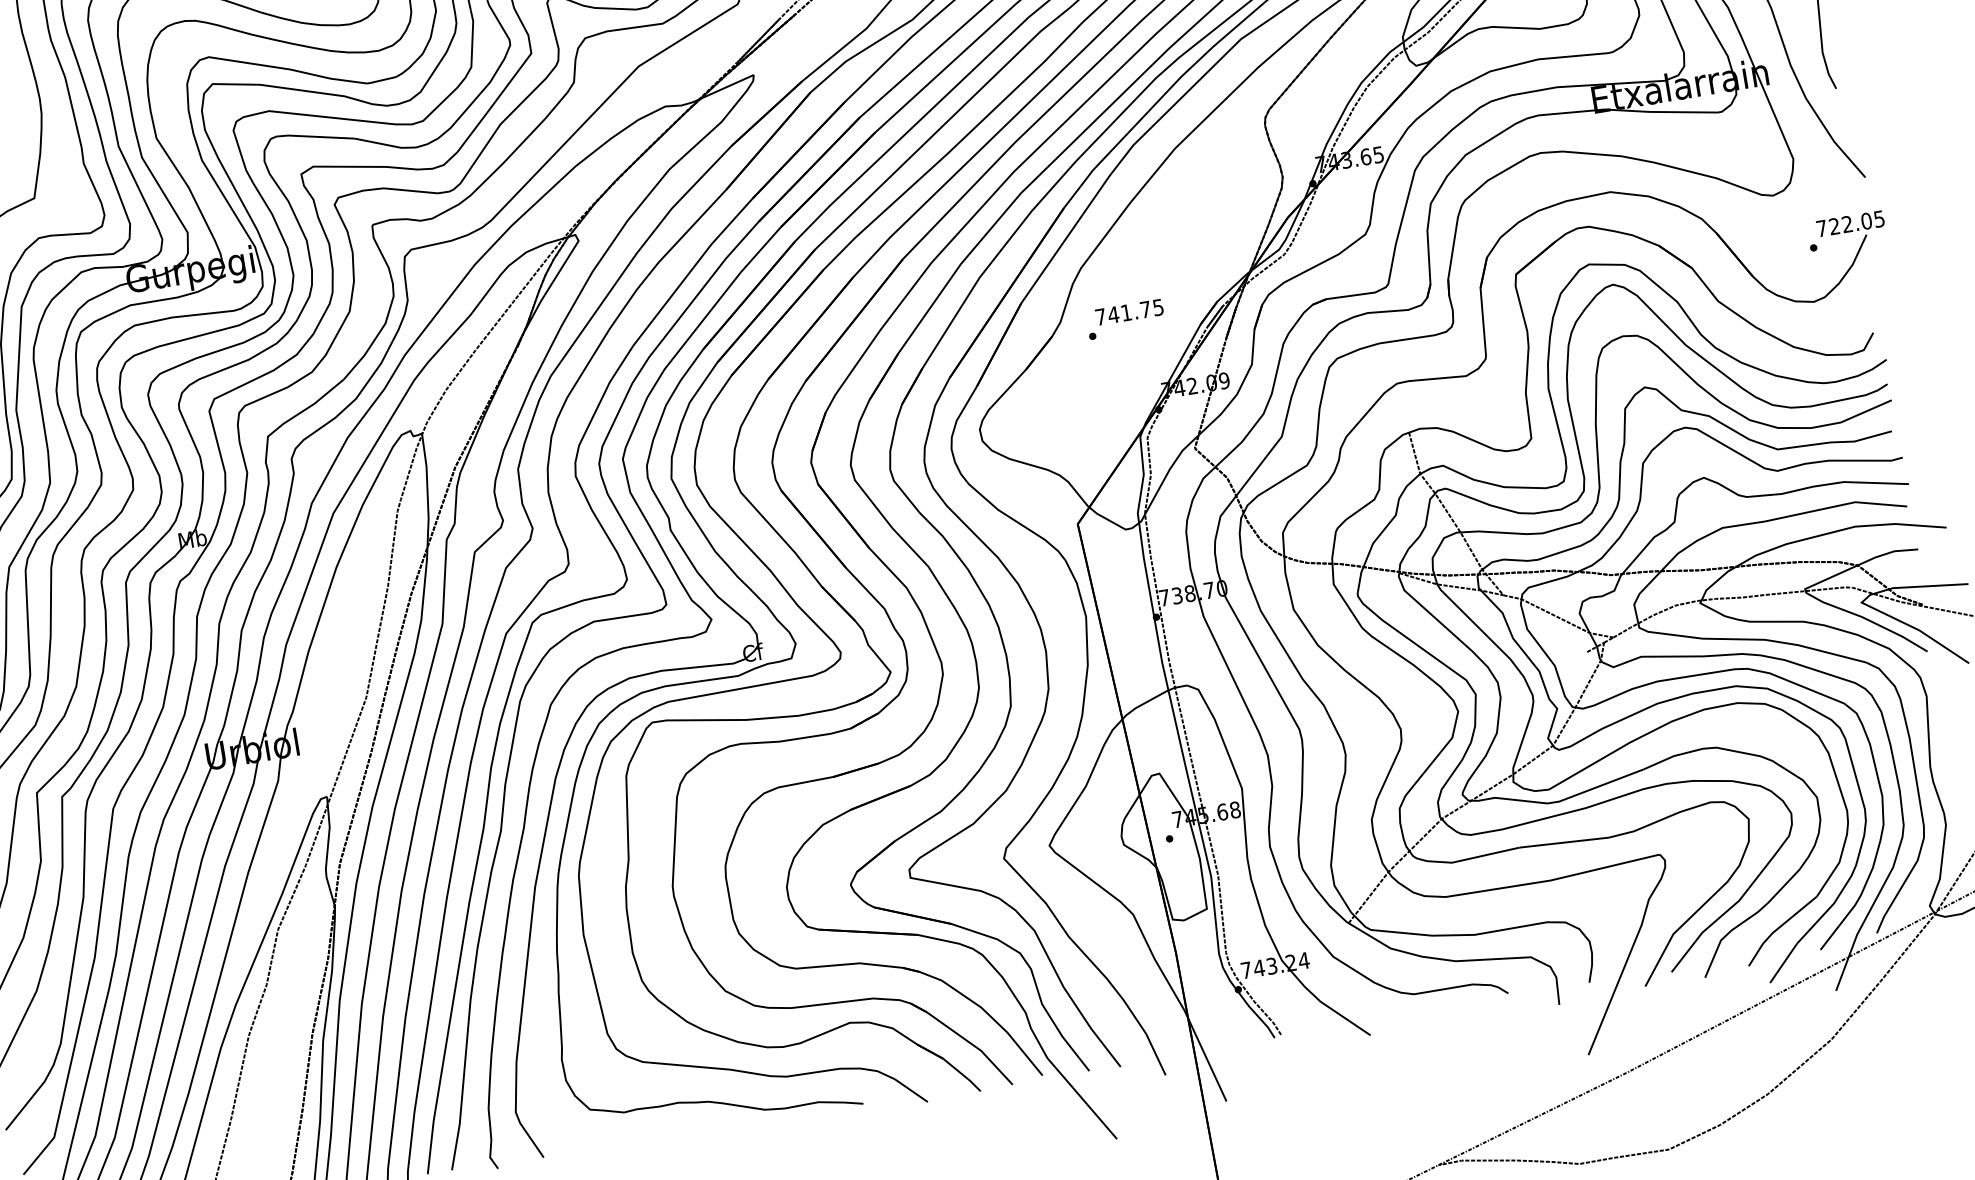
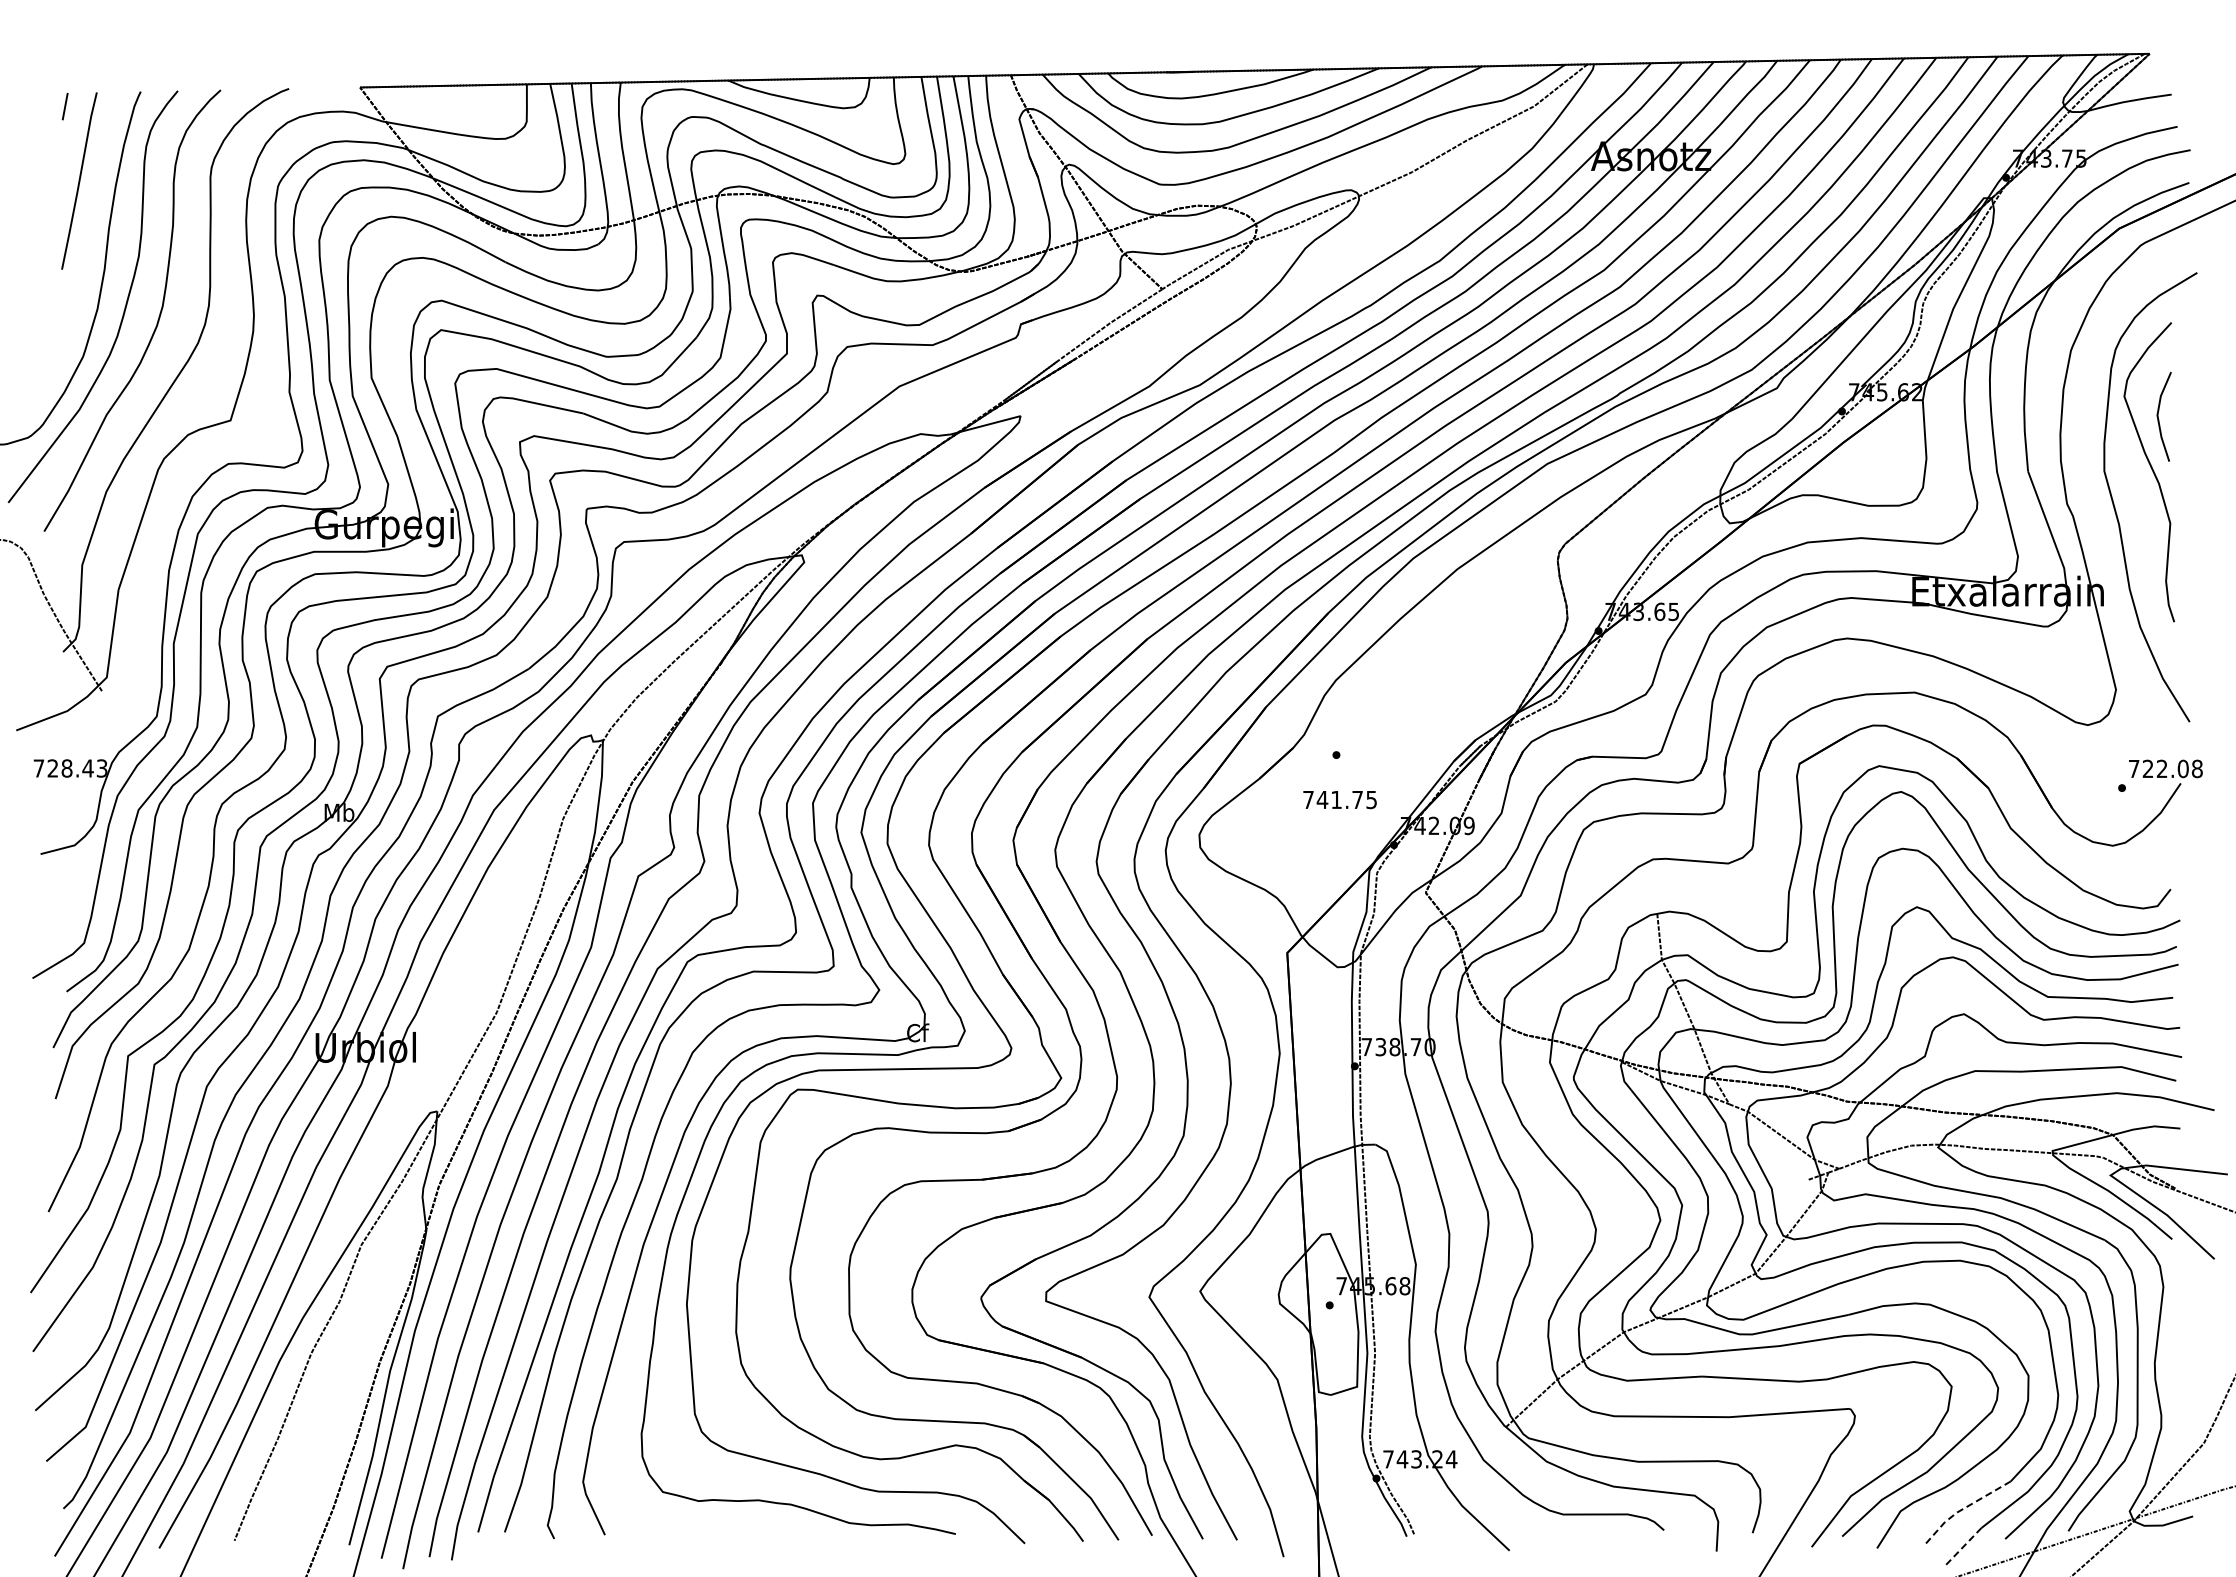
text: (1878, 218) -> (2196, 768), 722.05 -> 722.08
text: (1129, 312) -> (1339, 800), moved
line: (1778, 929) -> (1963, 1509), solid -> dashed
line: (1783, 963) -> (1963, 1546), solid -> dashed

